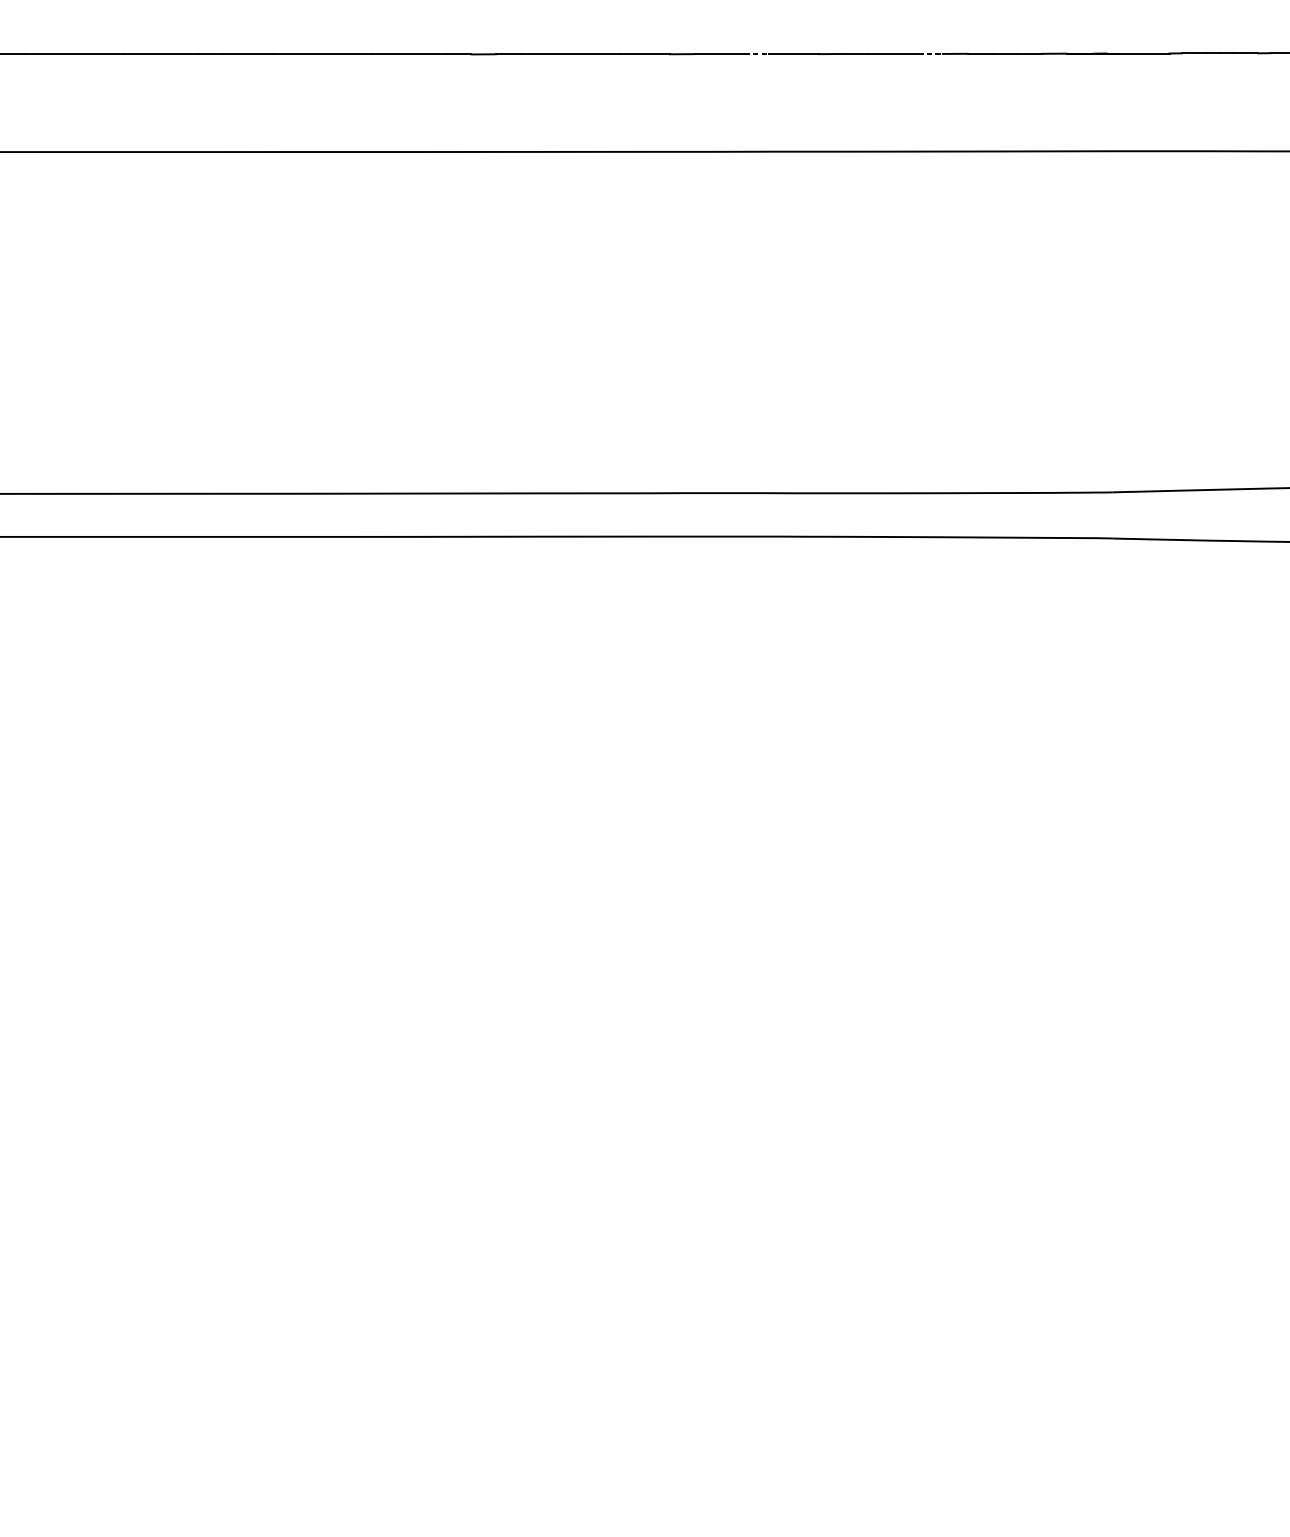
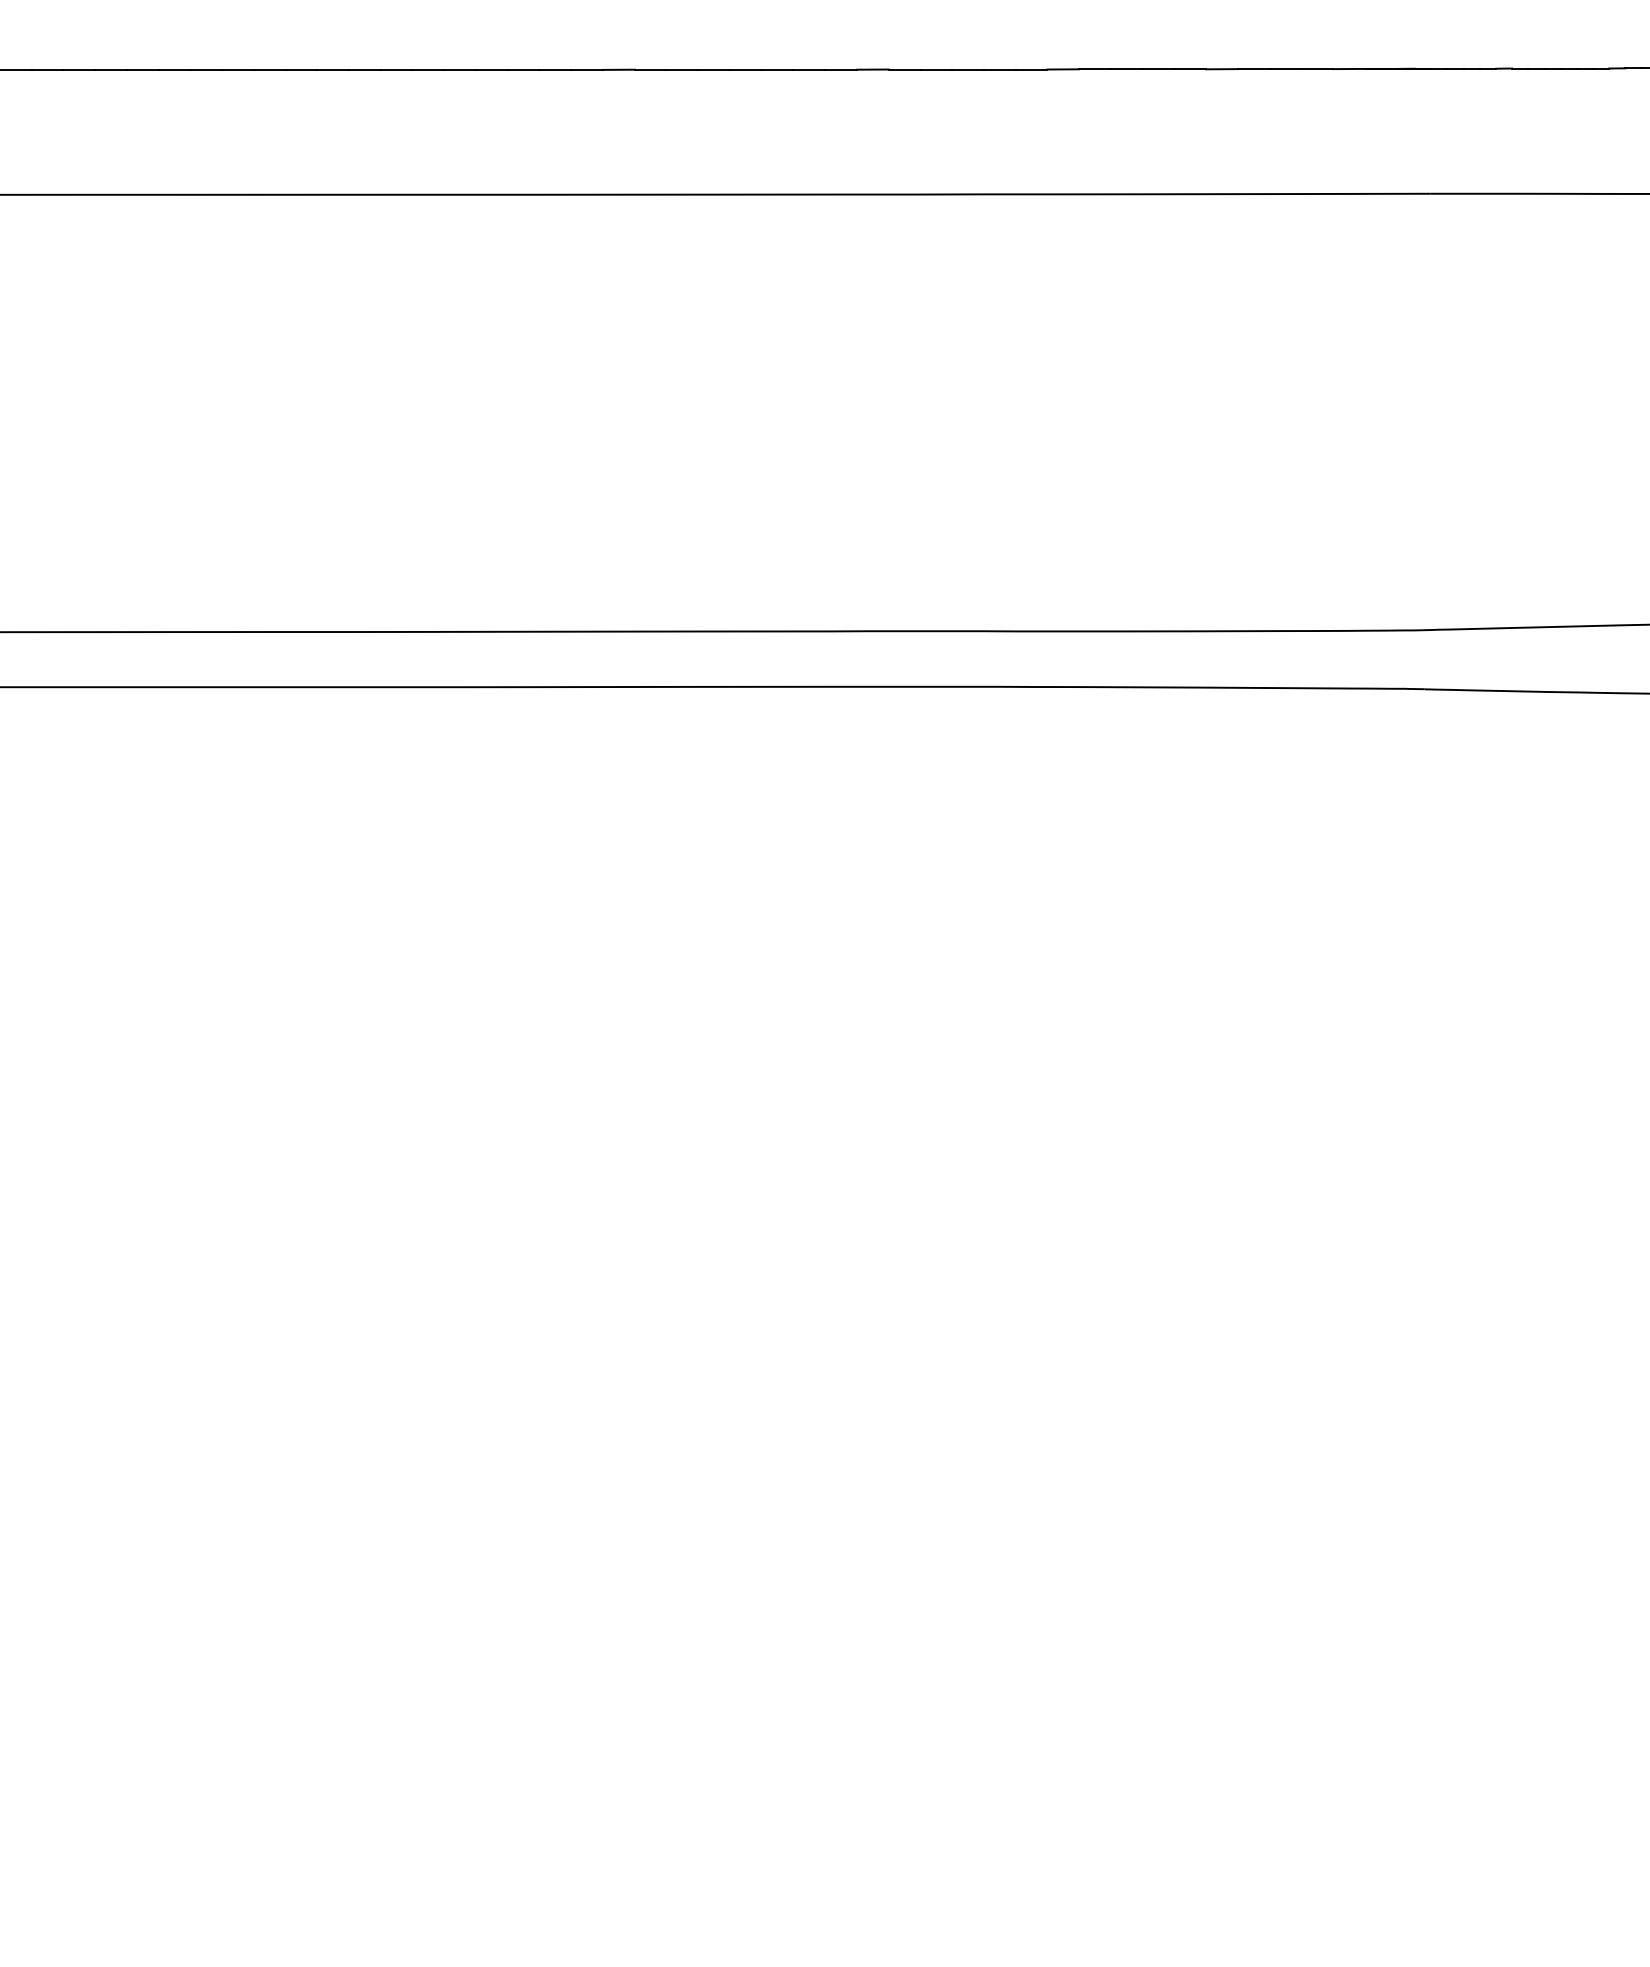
line: (757, 54) -> (968, 69), dashed -> solid
line: (930, 54) -> (1190, 69), dashed -> solid

